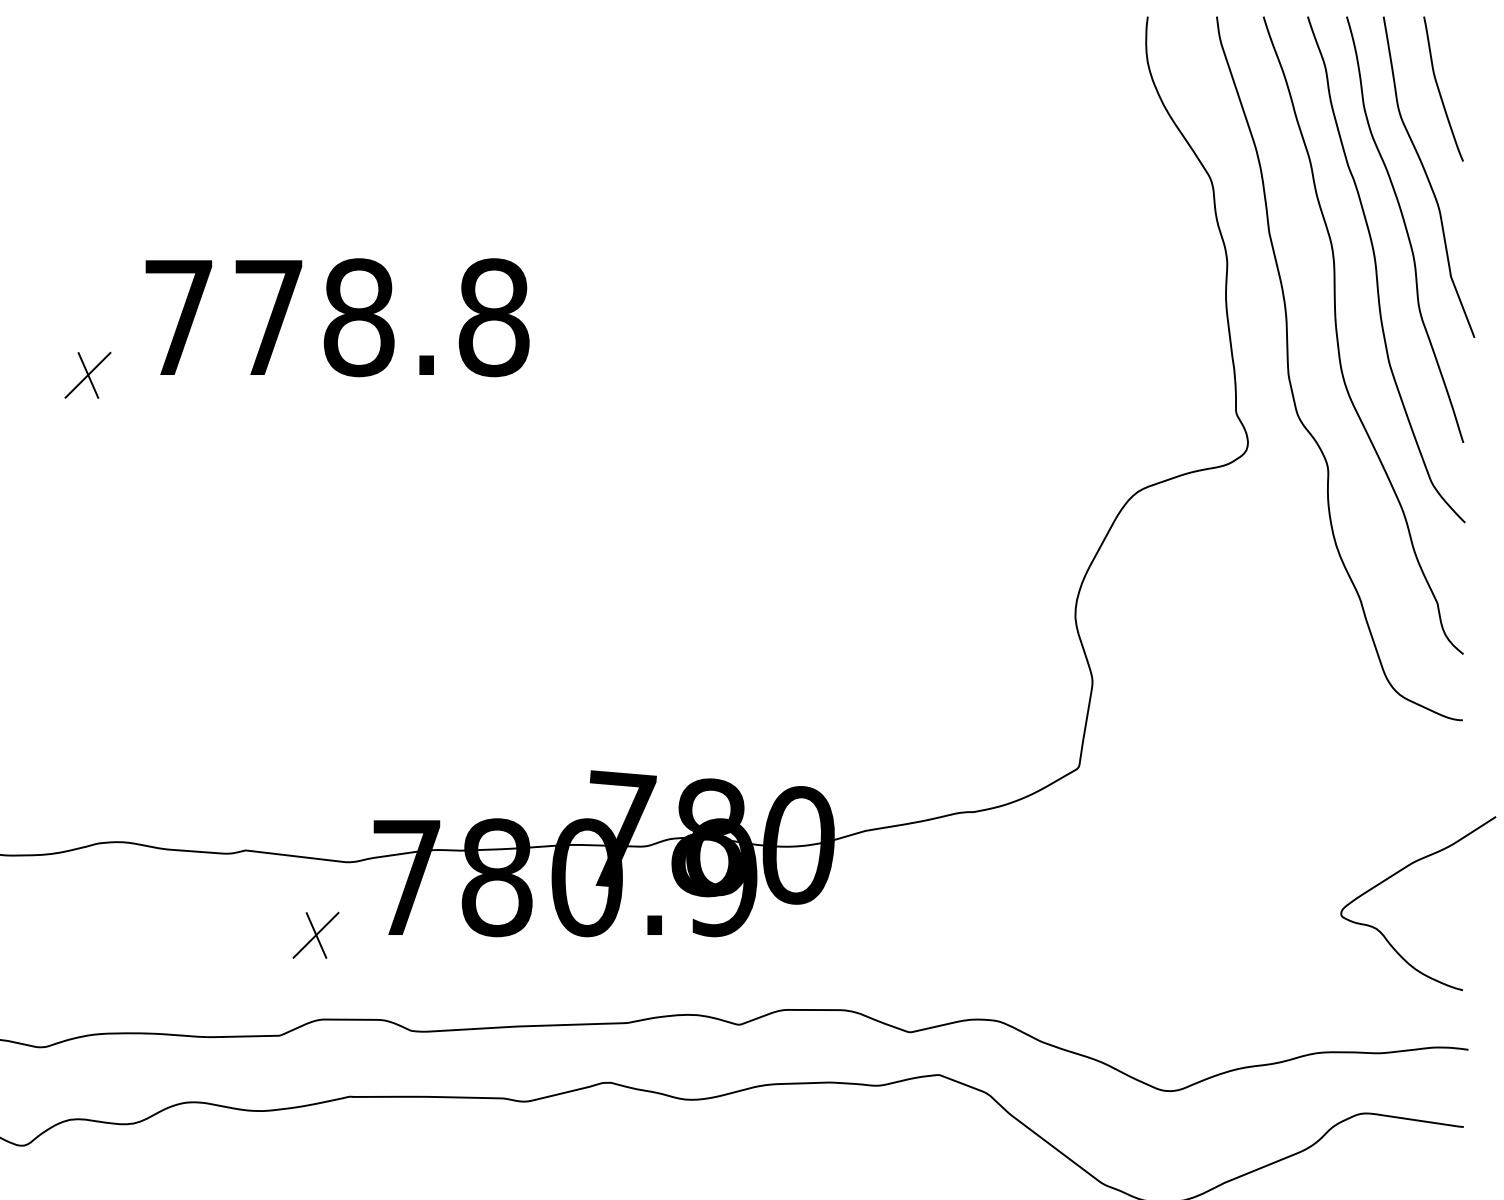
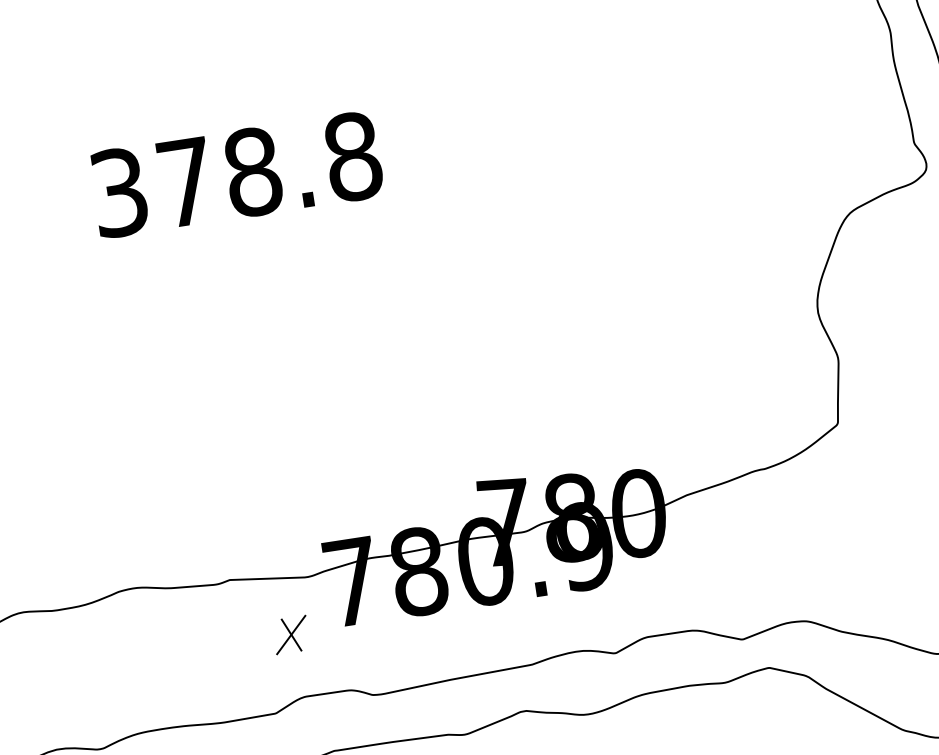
text: (178, 317) -> (119, 192), 778.8 -> 378.8
part: (87, 374) -> (58, 245), removed

